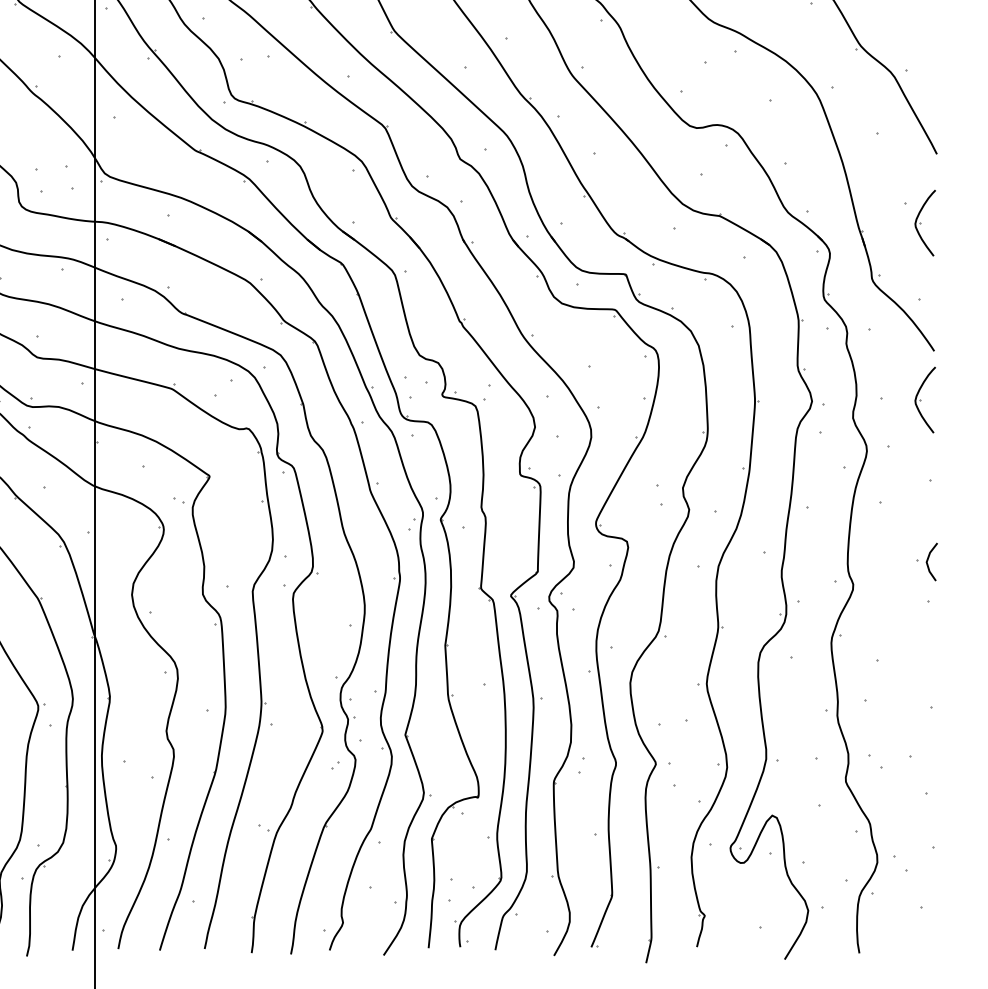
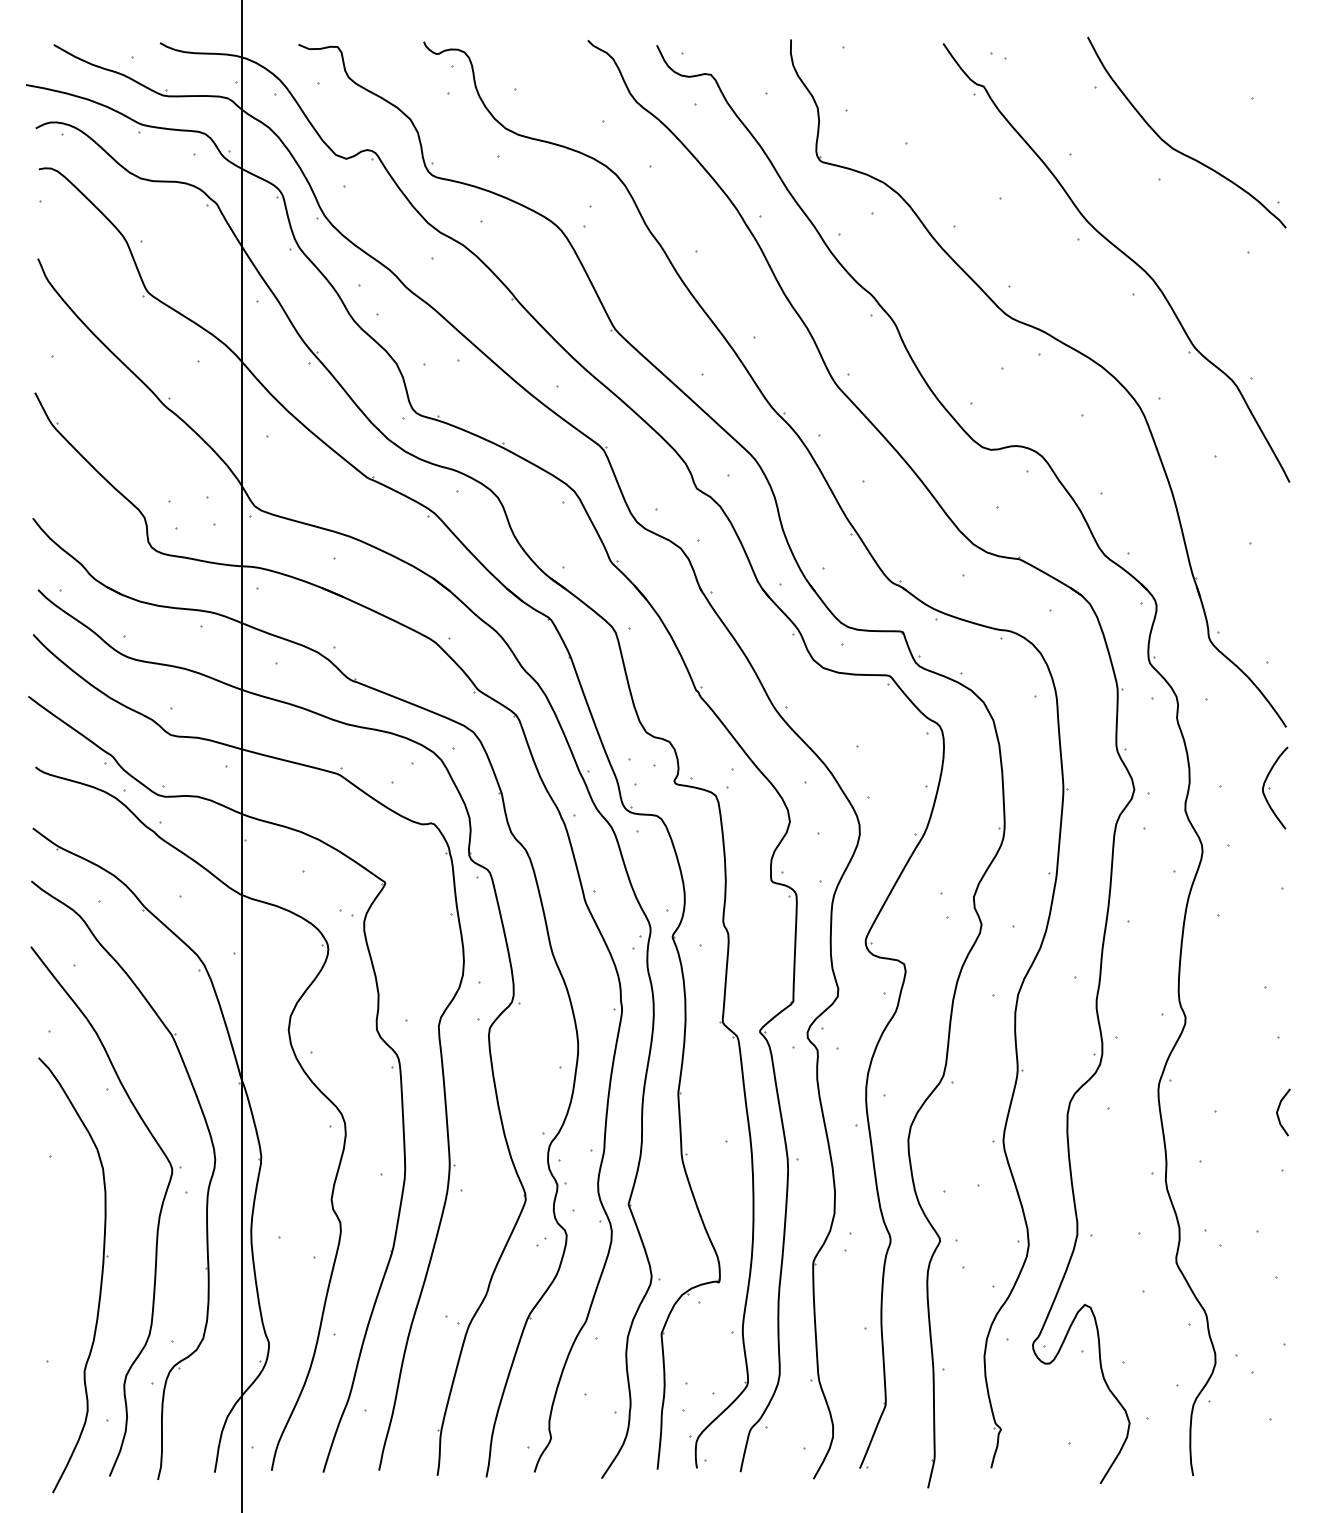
part: (925, 222) -> (1275, 567), removed
line: (927, 561) -> (1278, 1111), moved

